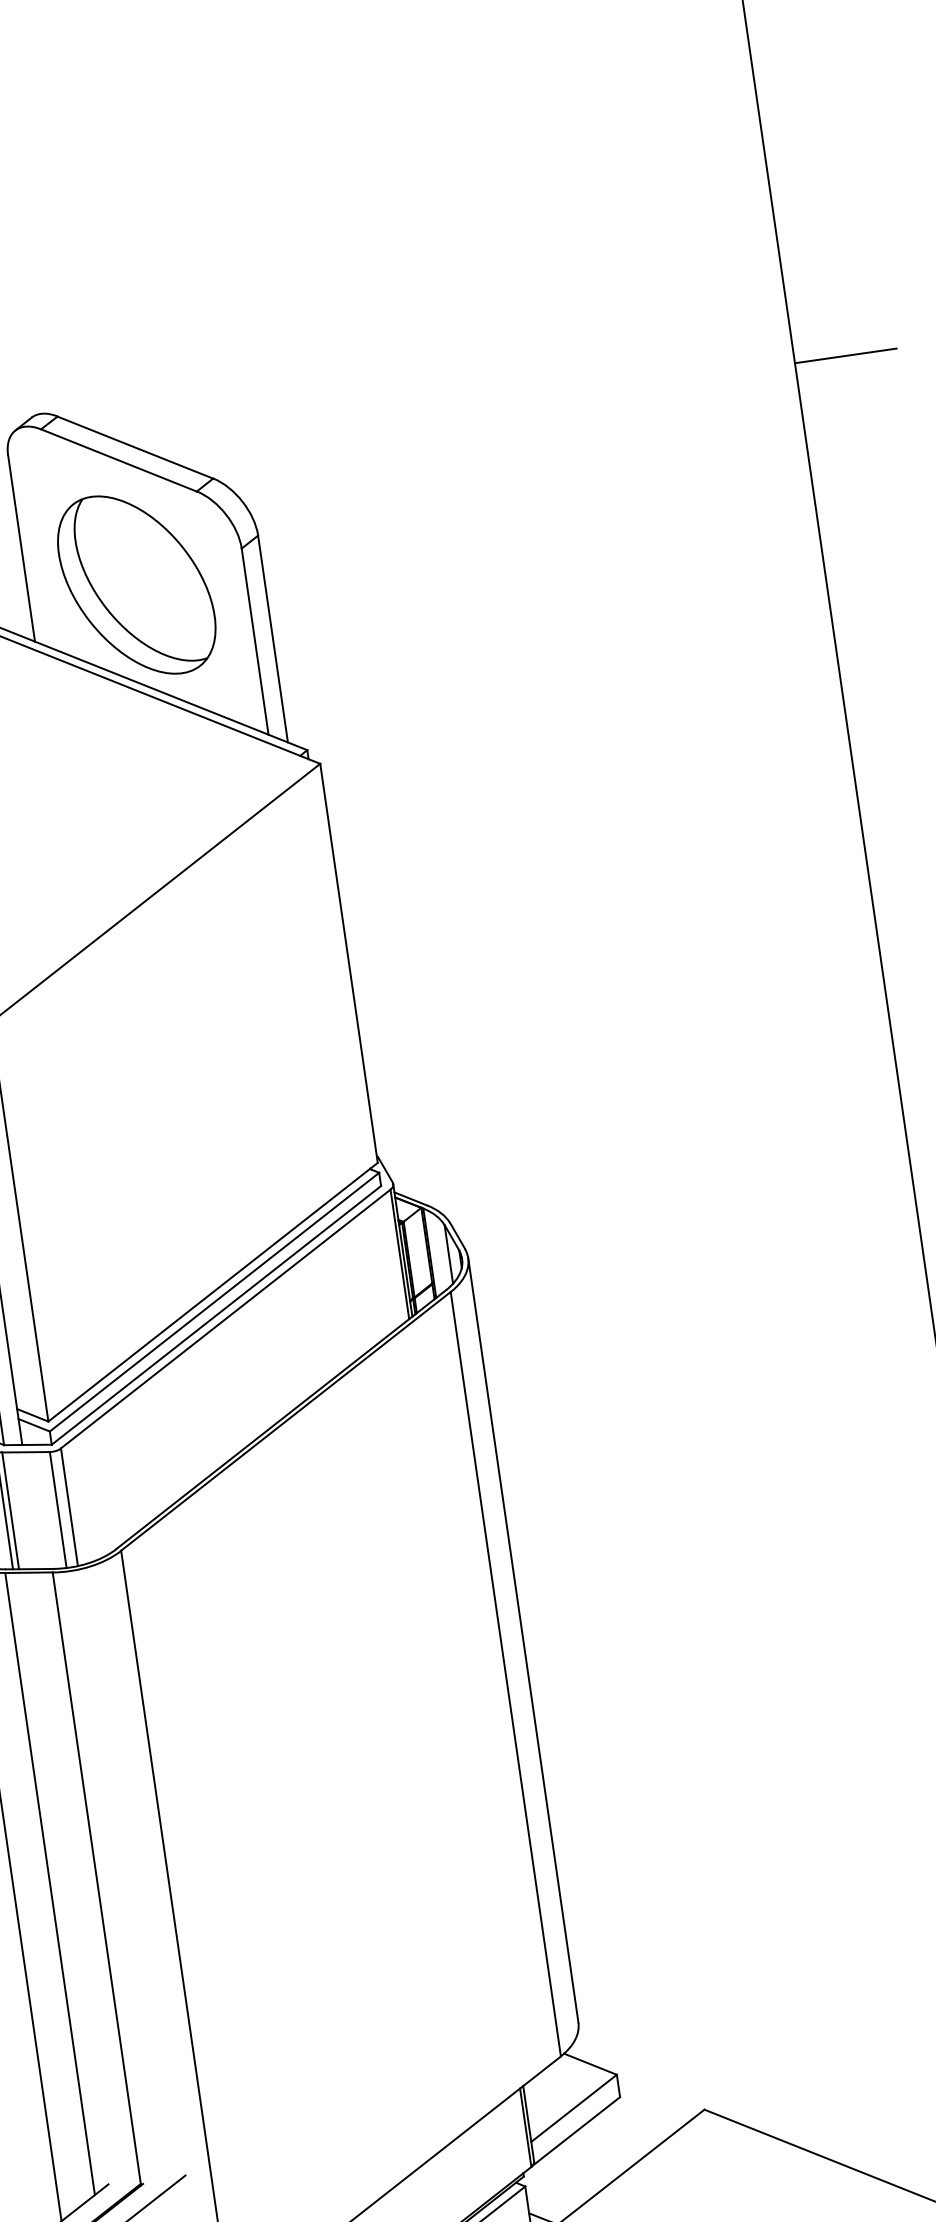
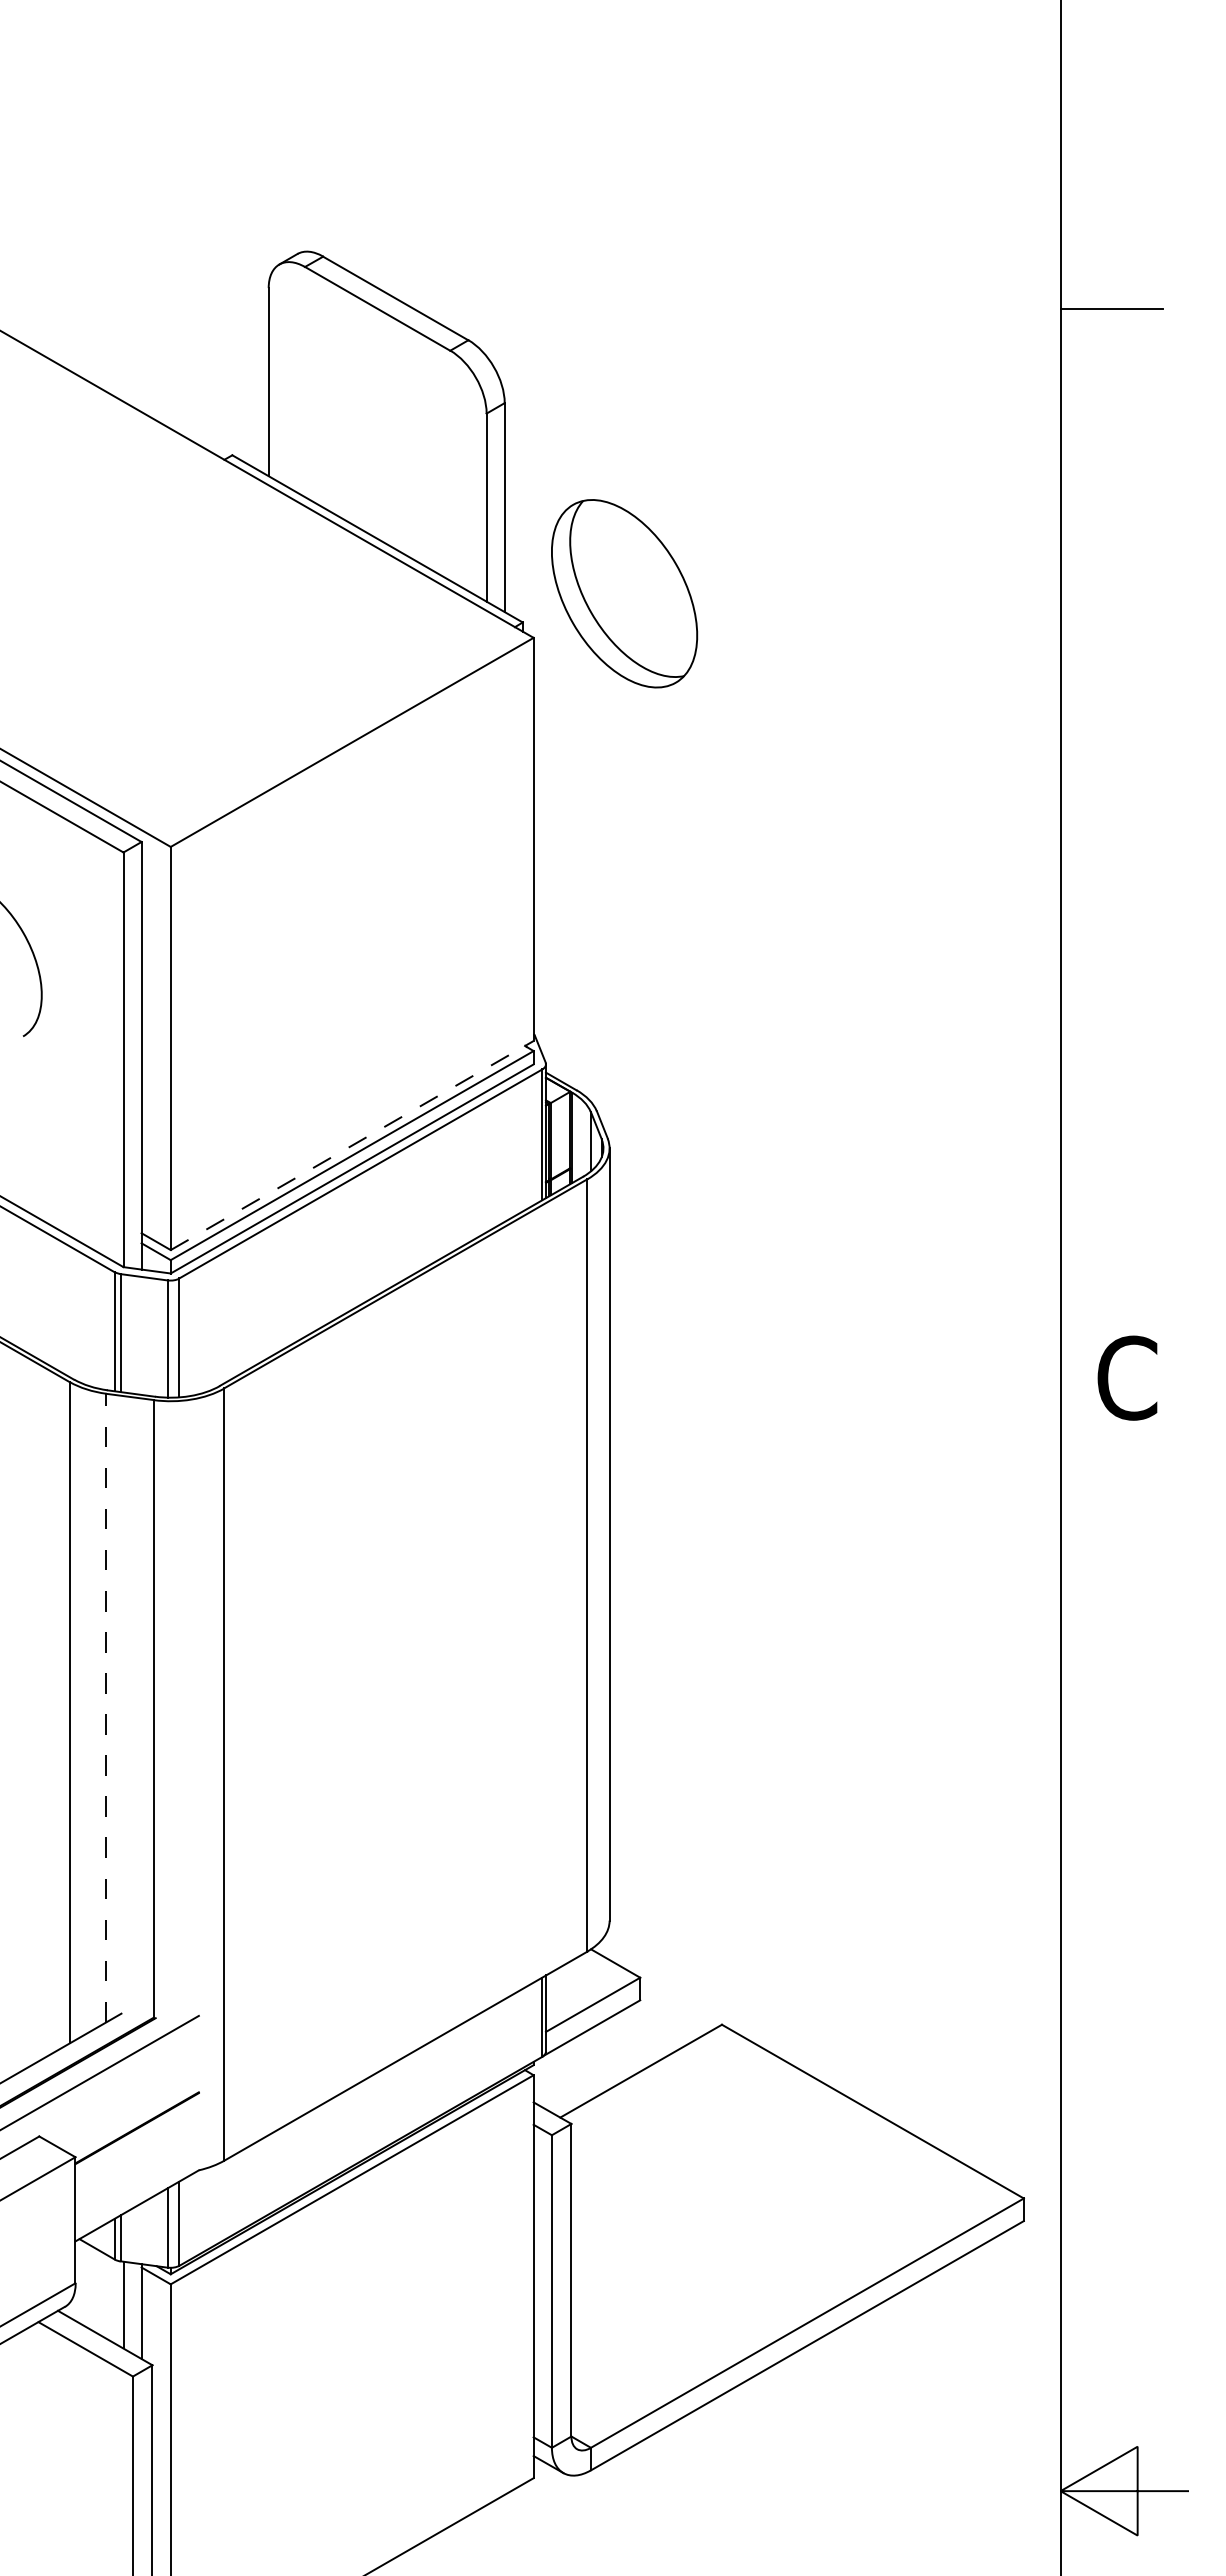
part: (136, 584) -> (624, 593), moved
line: (213, 1292) -> (352, 1145), solid -> dashed
line: (50, 1883) -> (106, 1707), solid -> dashed

